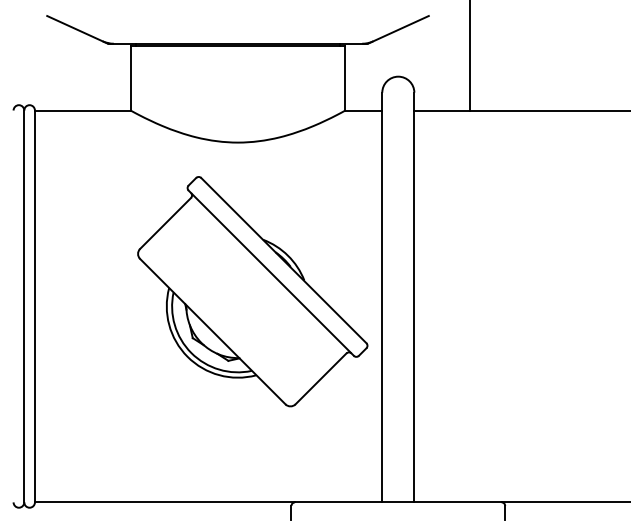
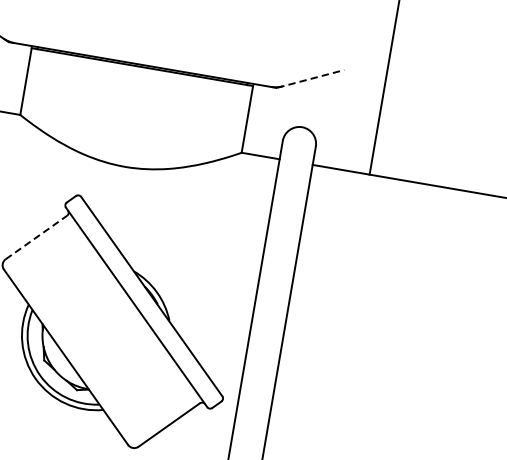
line: (399, 29) -> (311, 78), solid -> dashed
line: (165, 223) -> (36, 237), solid -> dashed

